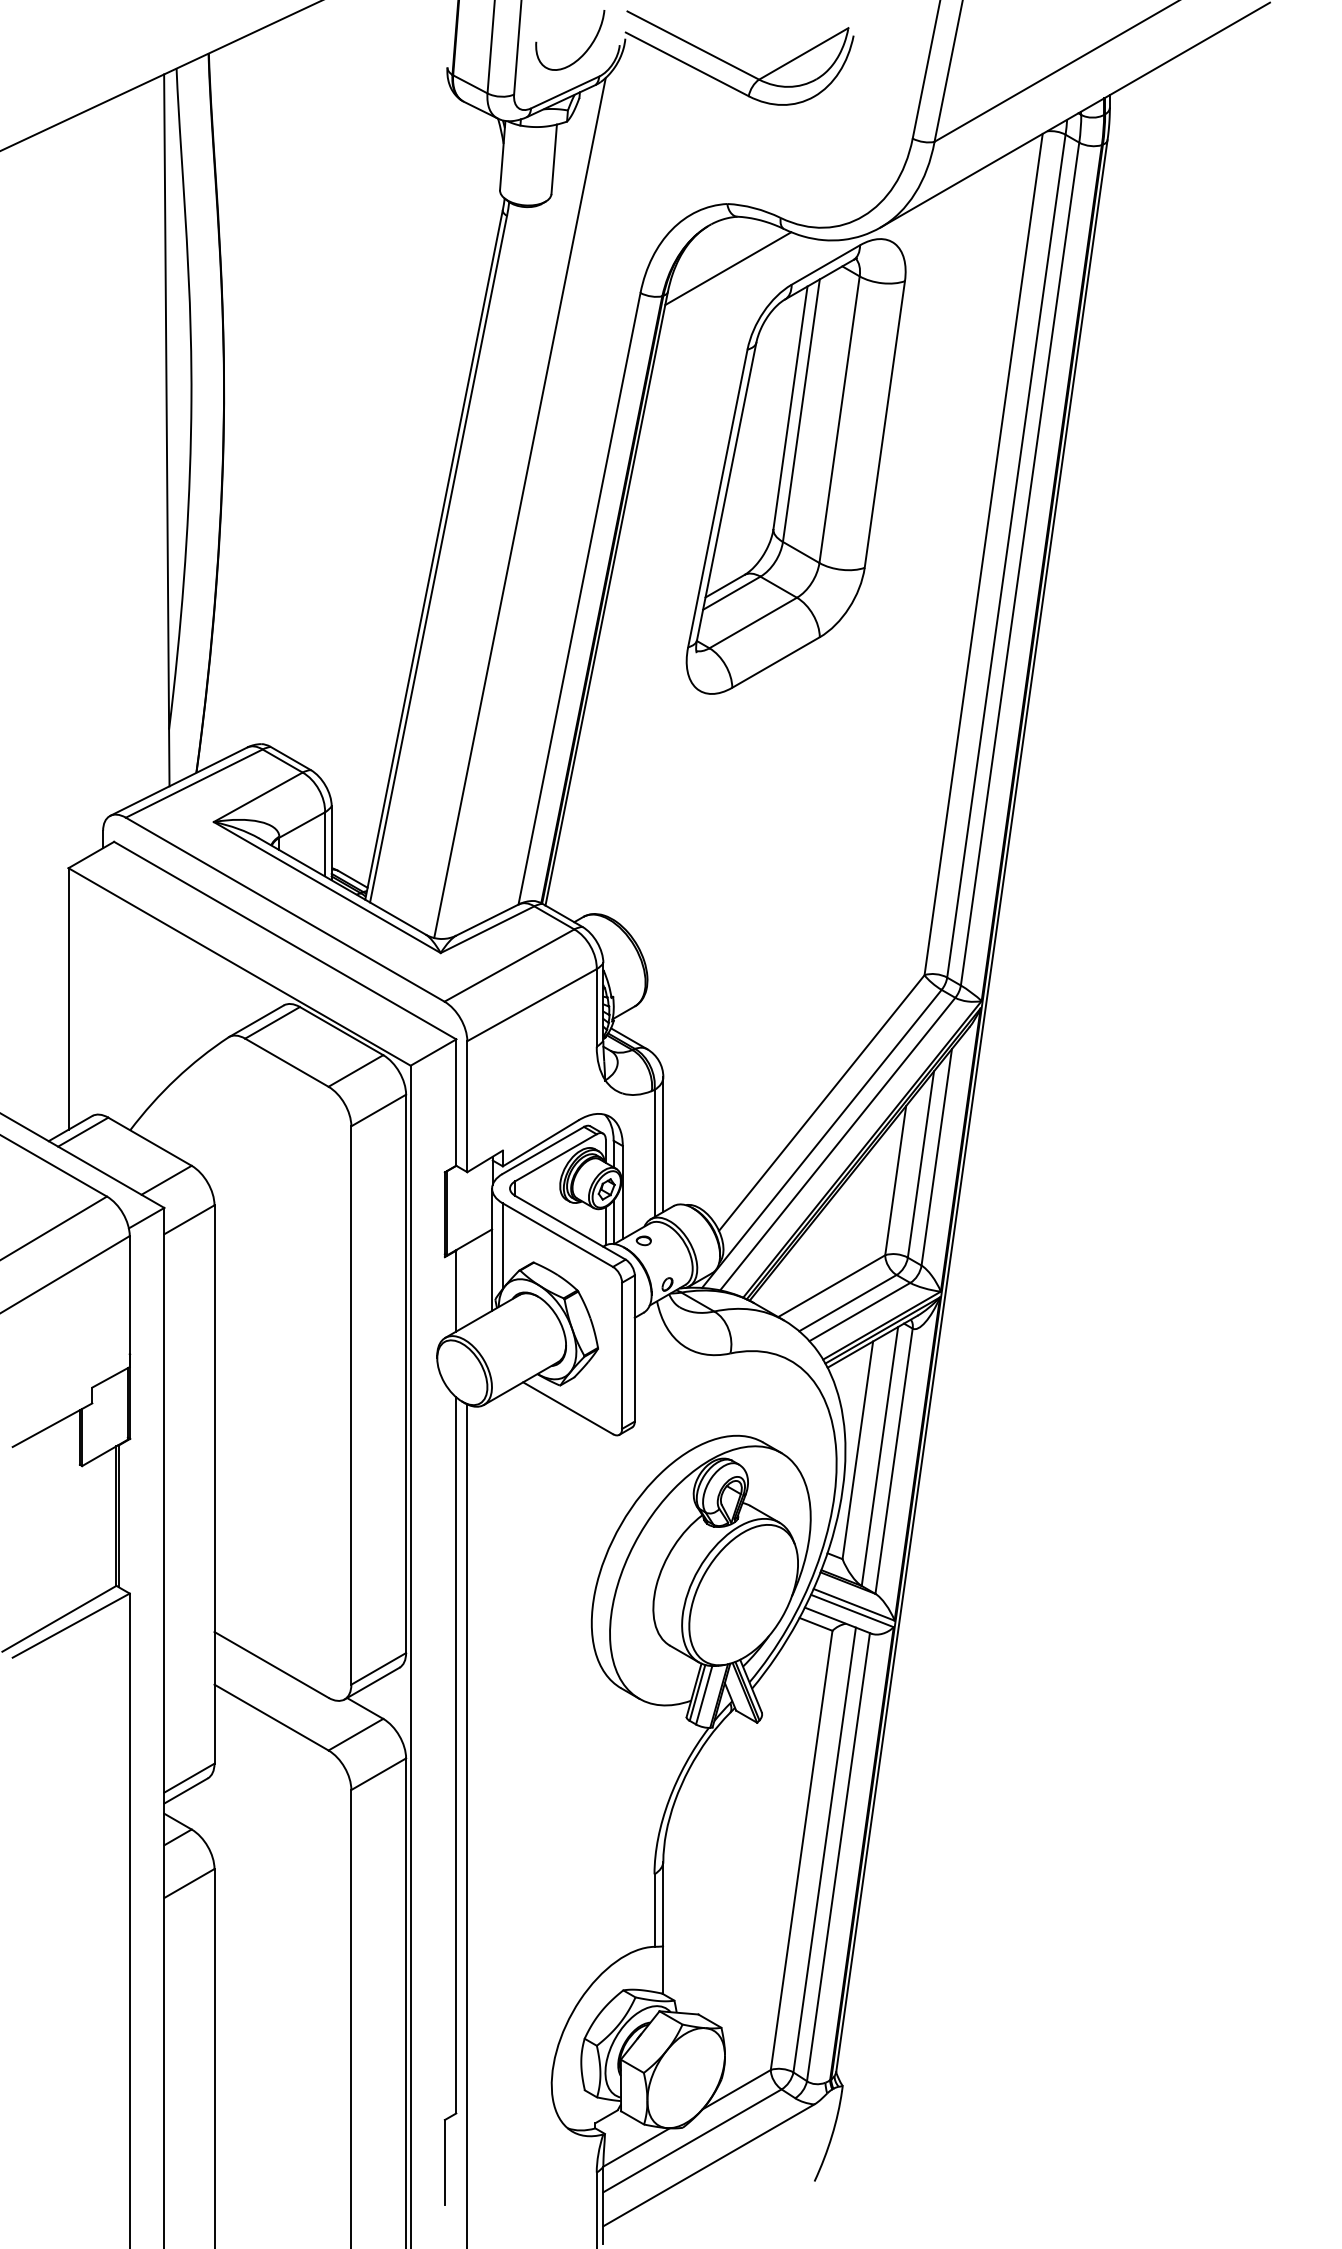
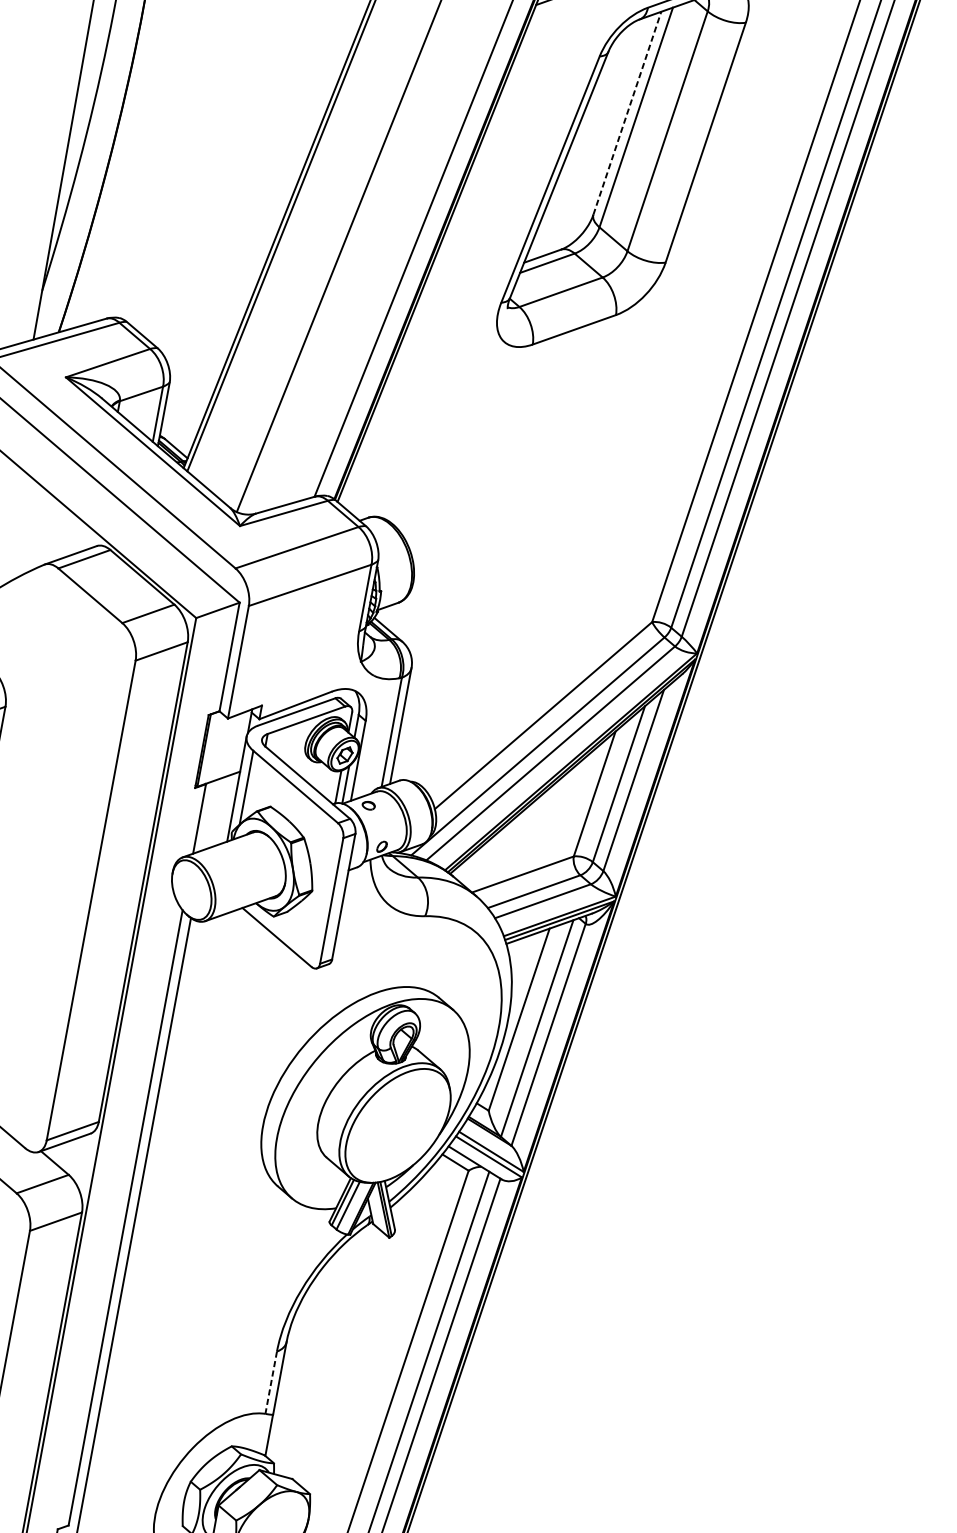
line: (790, 407) -> (627, 113), solid -> dashed
line: (654, 1911) -> (271, 1383), solid -> dashed

